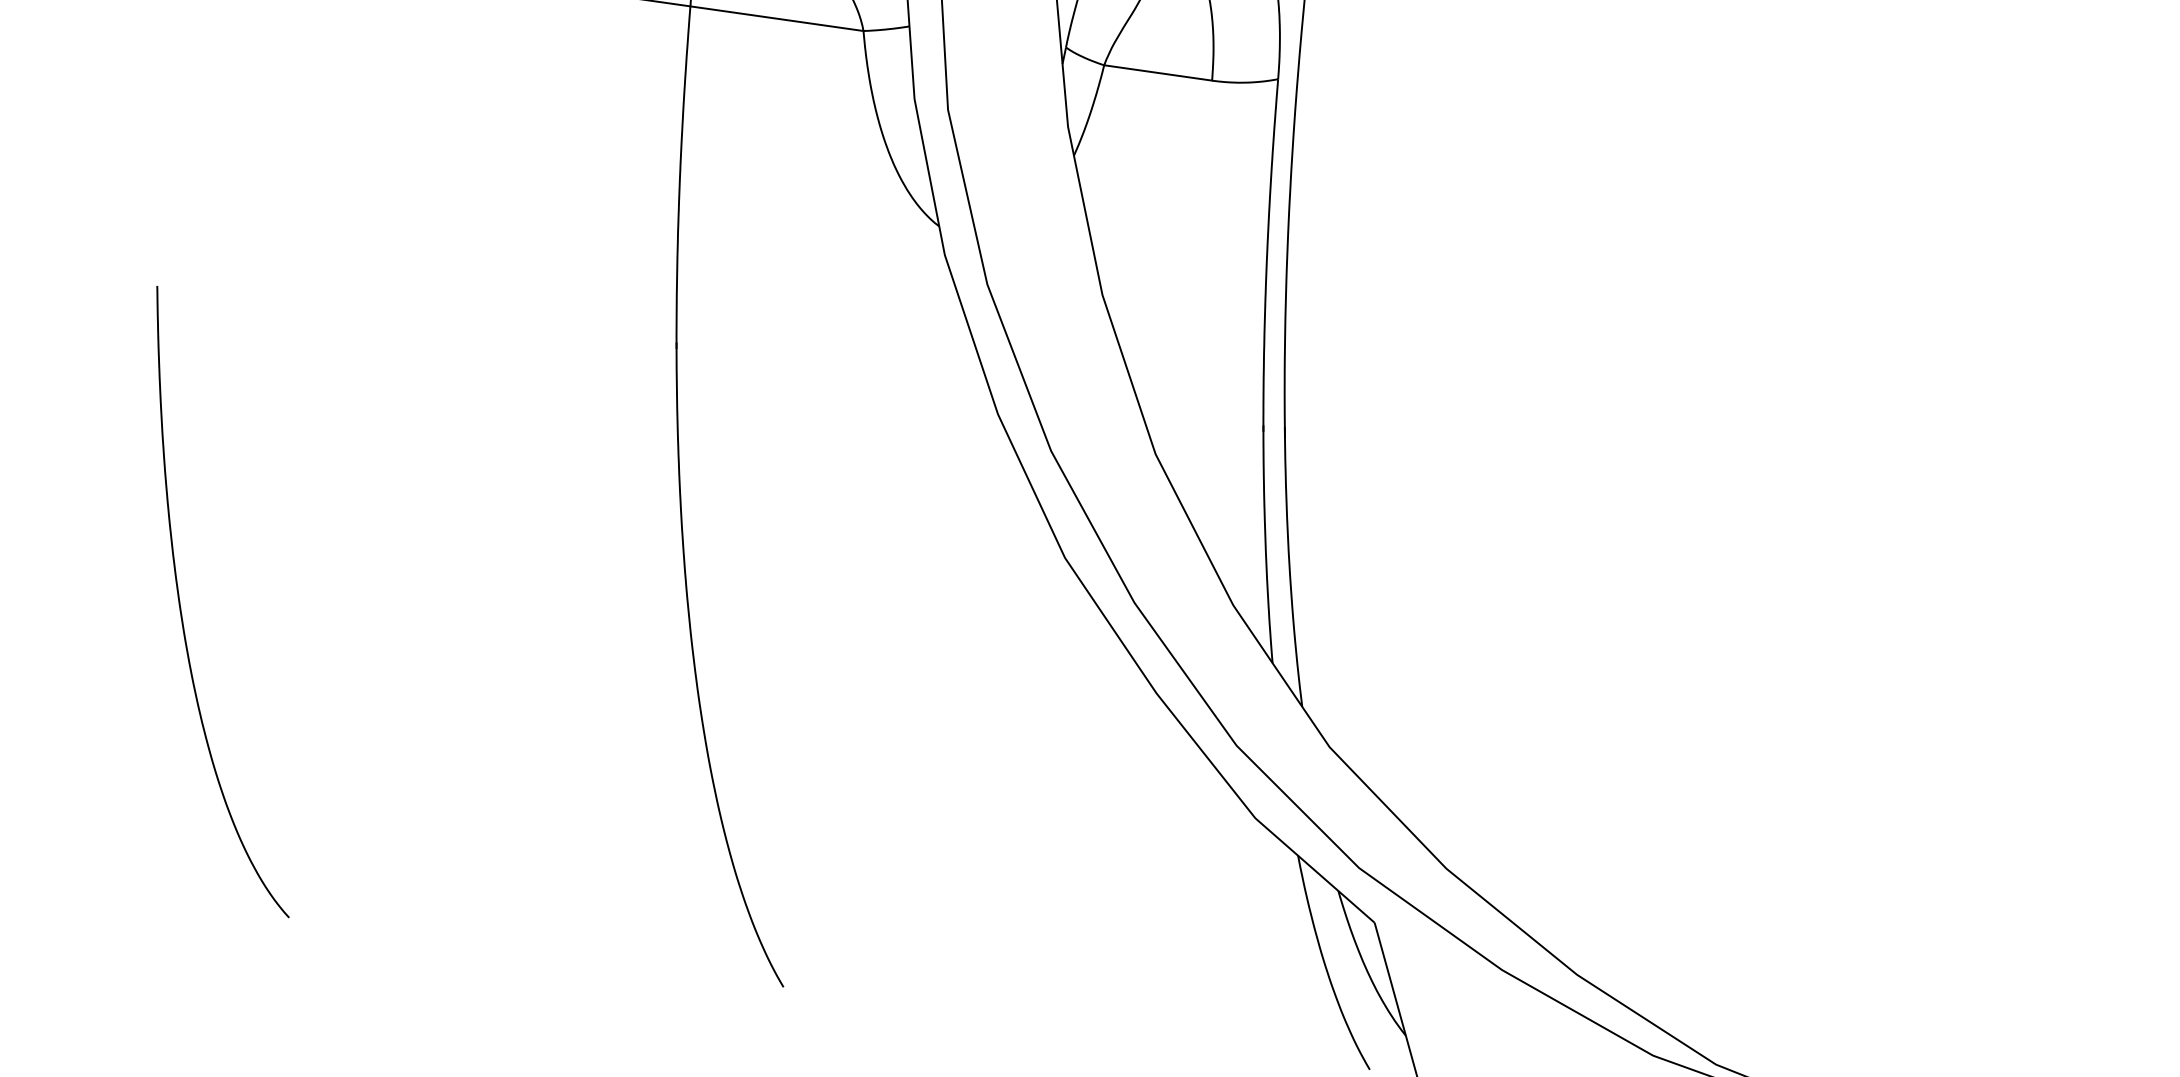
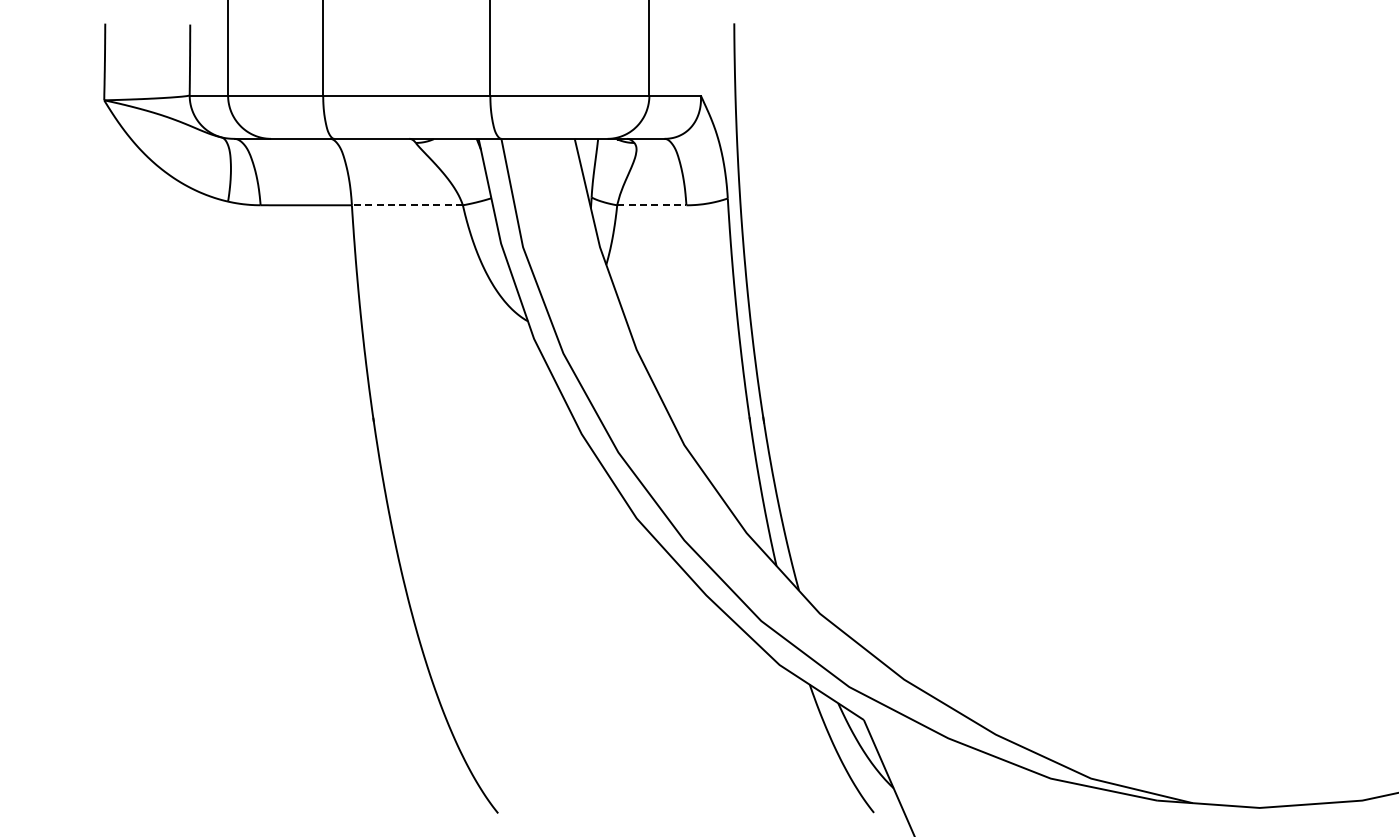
line: (775, 18) -> (406, 205), solid -> dashed
line: (1157, 73) -> (651, 205), solid -> dashed
curve: (182, 609) -> (86, 629), removed

